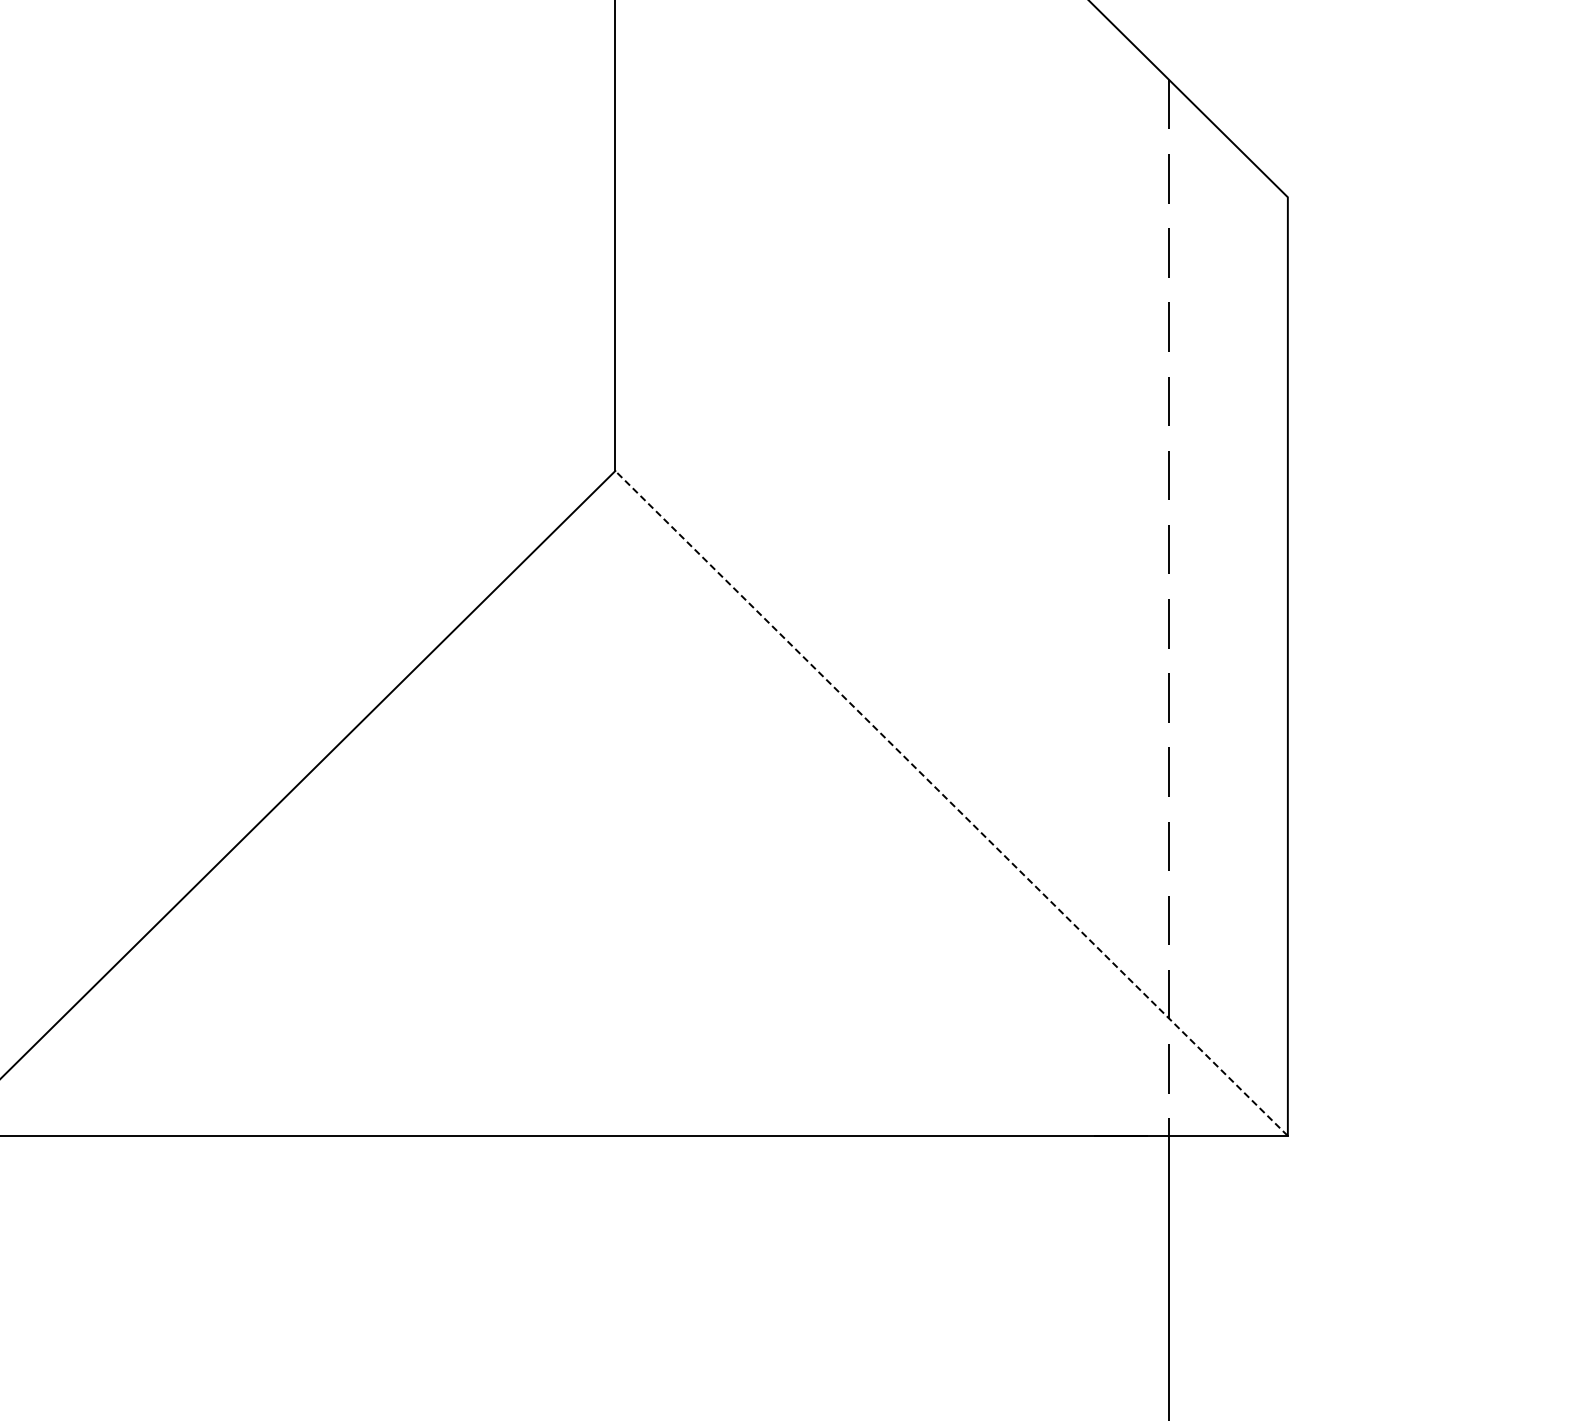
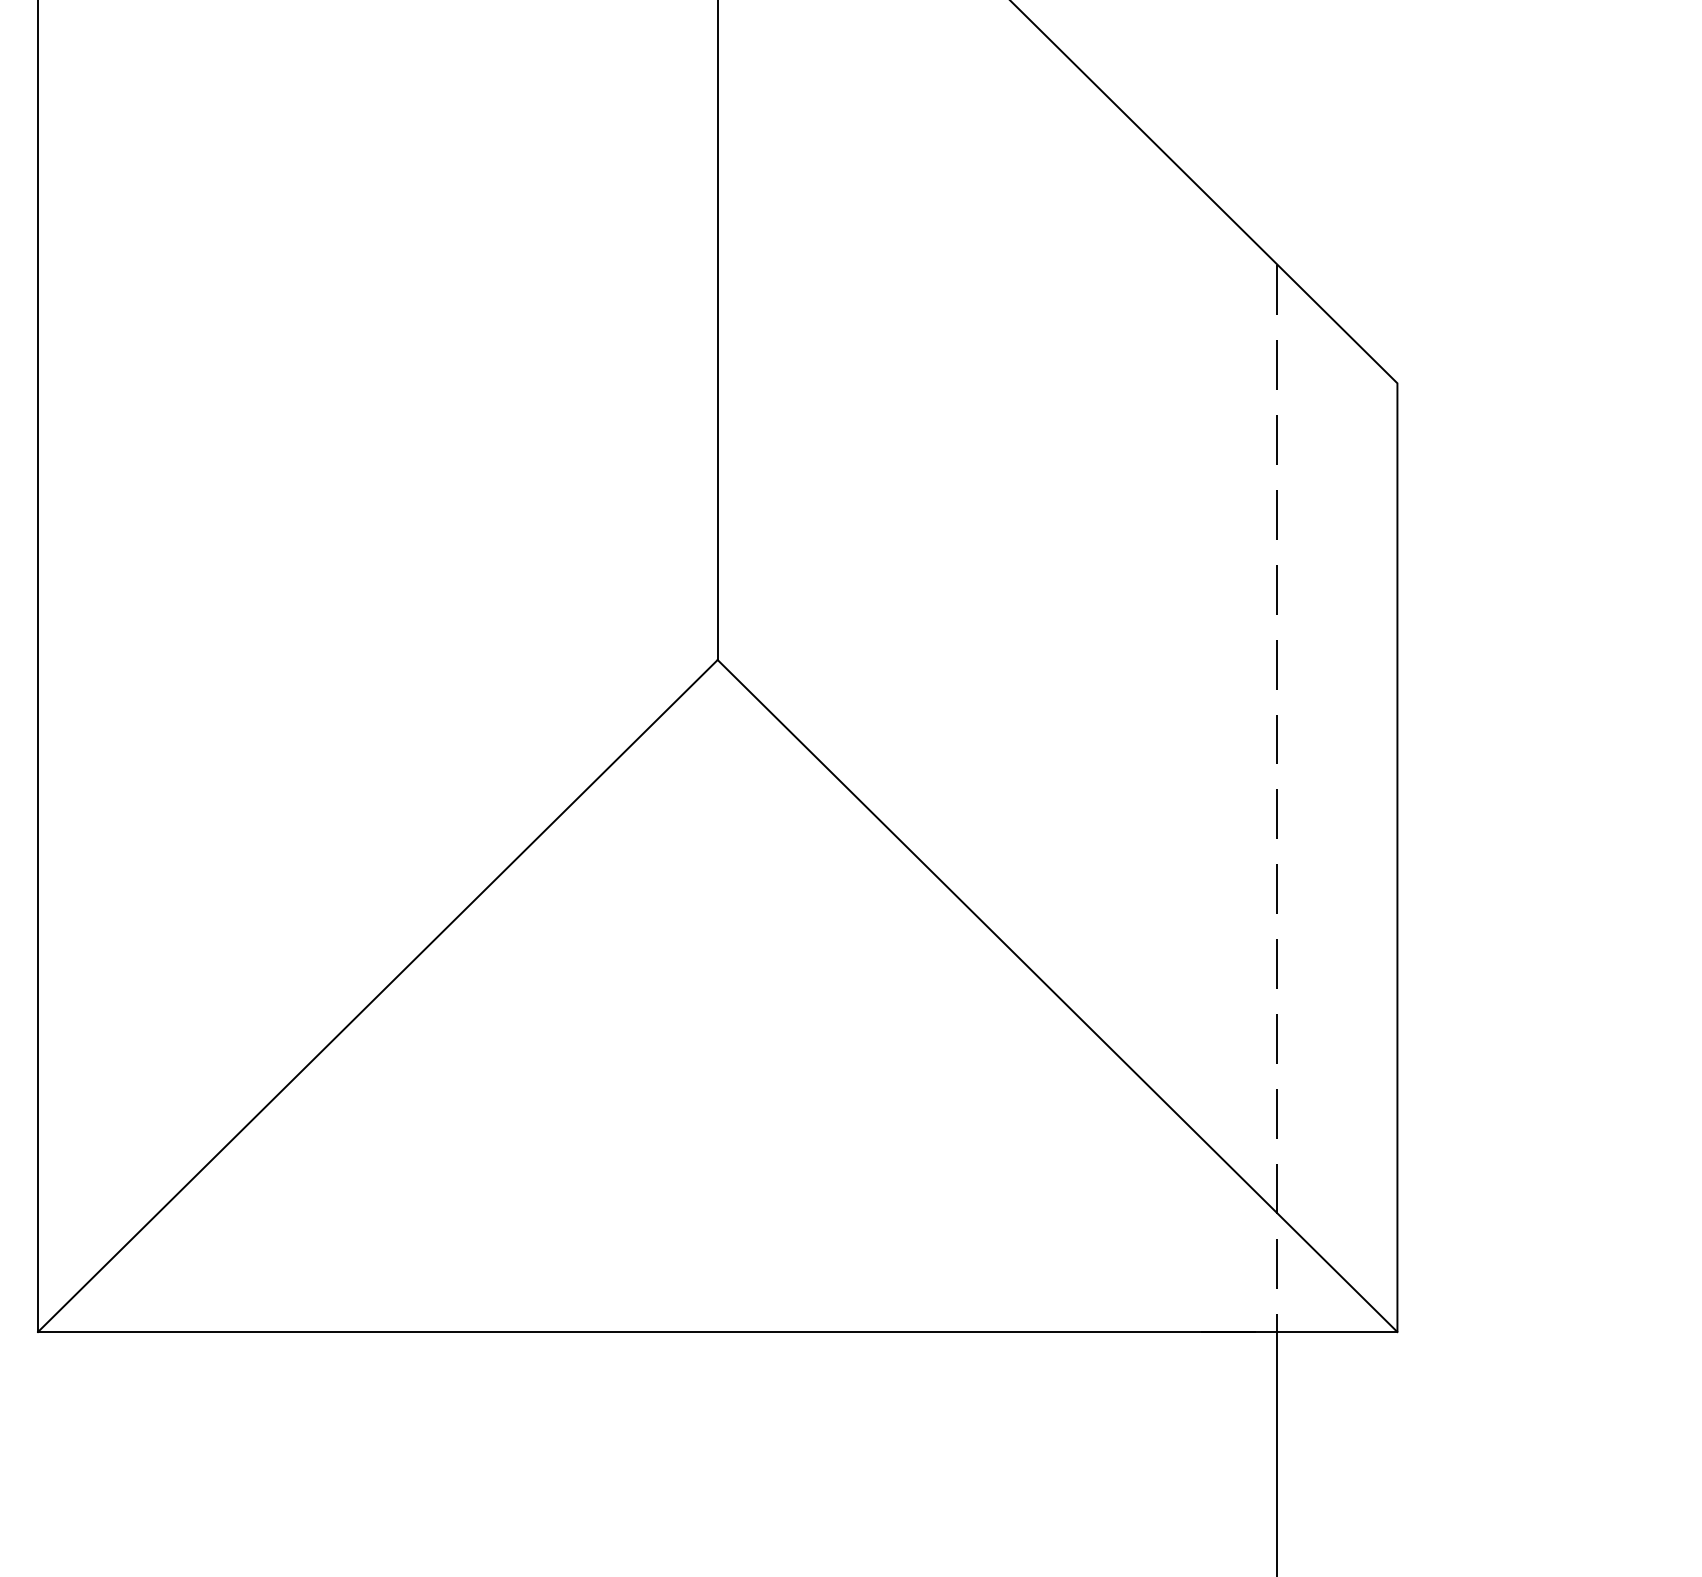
line: (951, 803) -> (1057, 996), dashed -> solid

